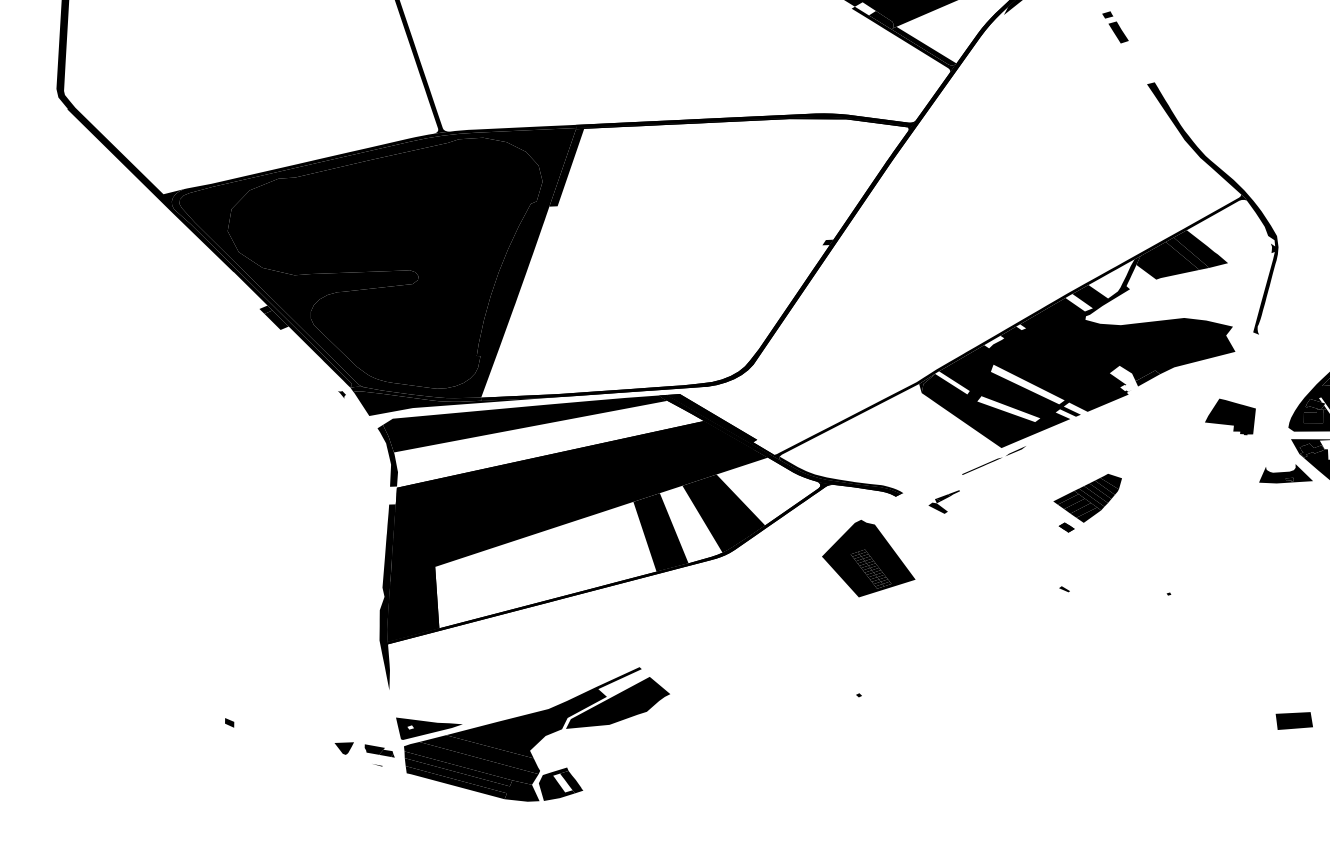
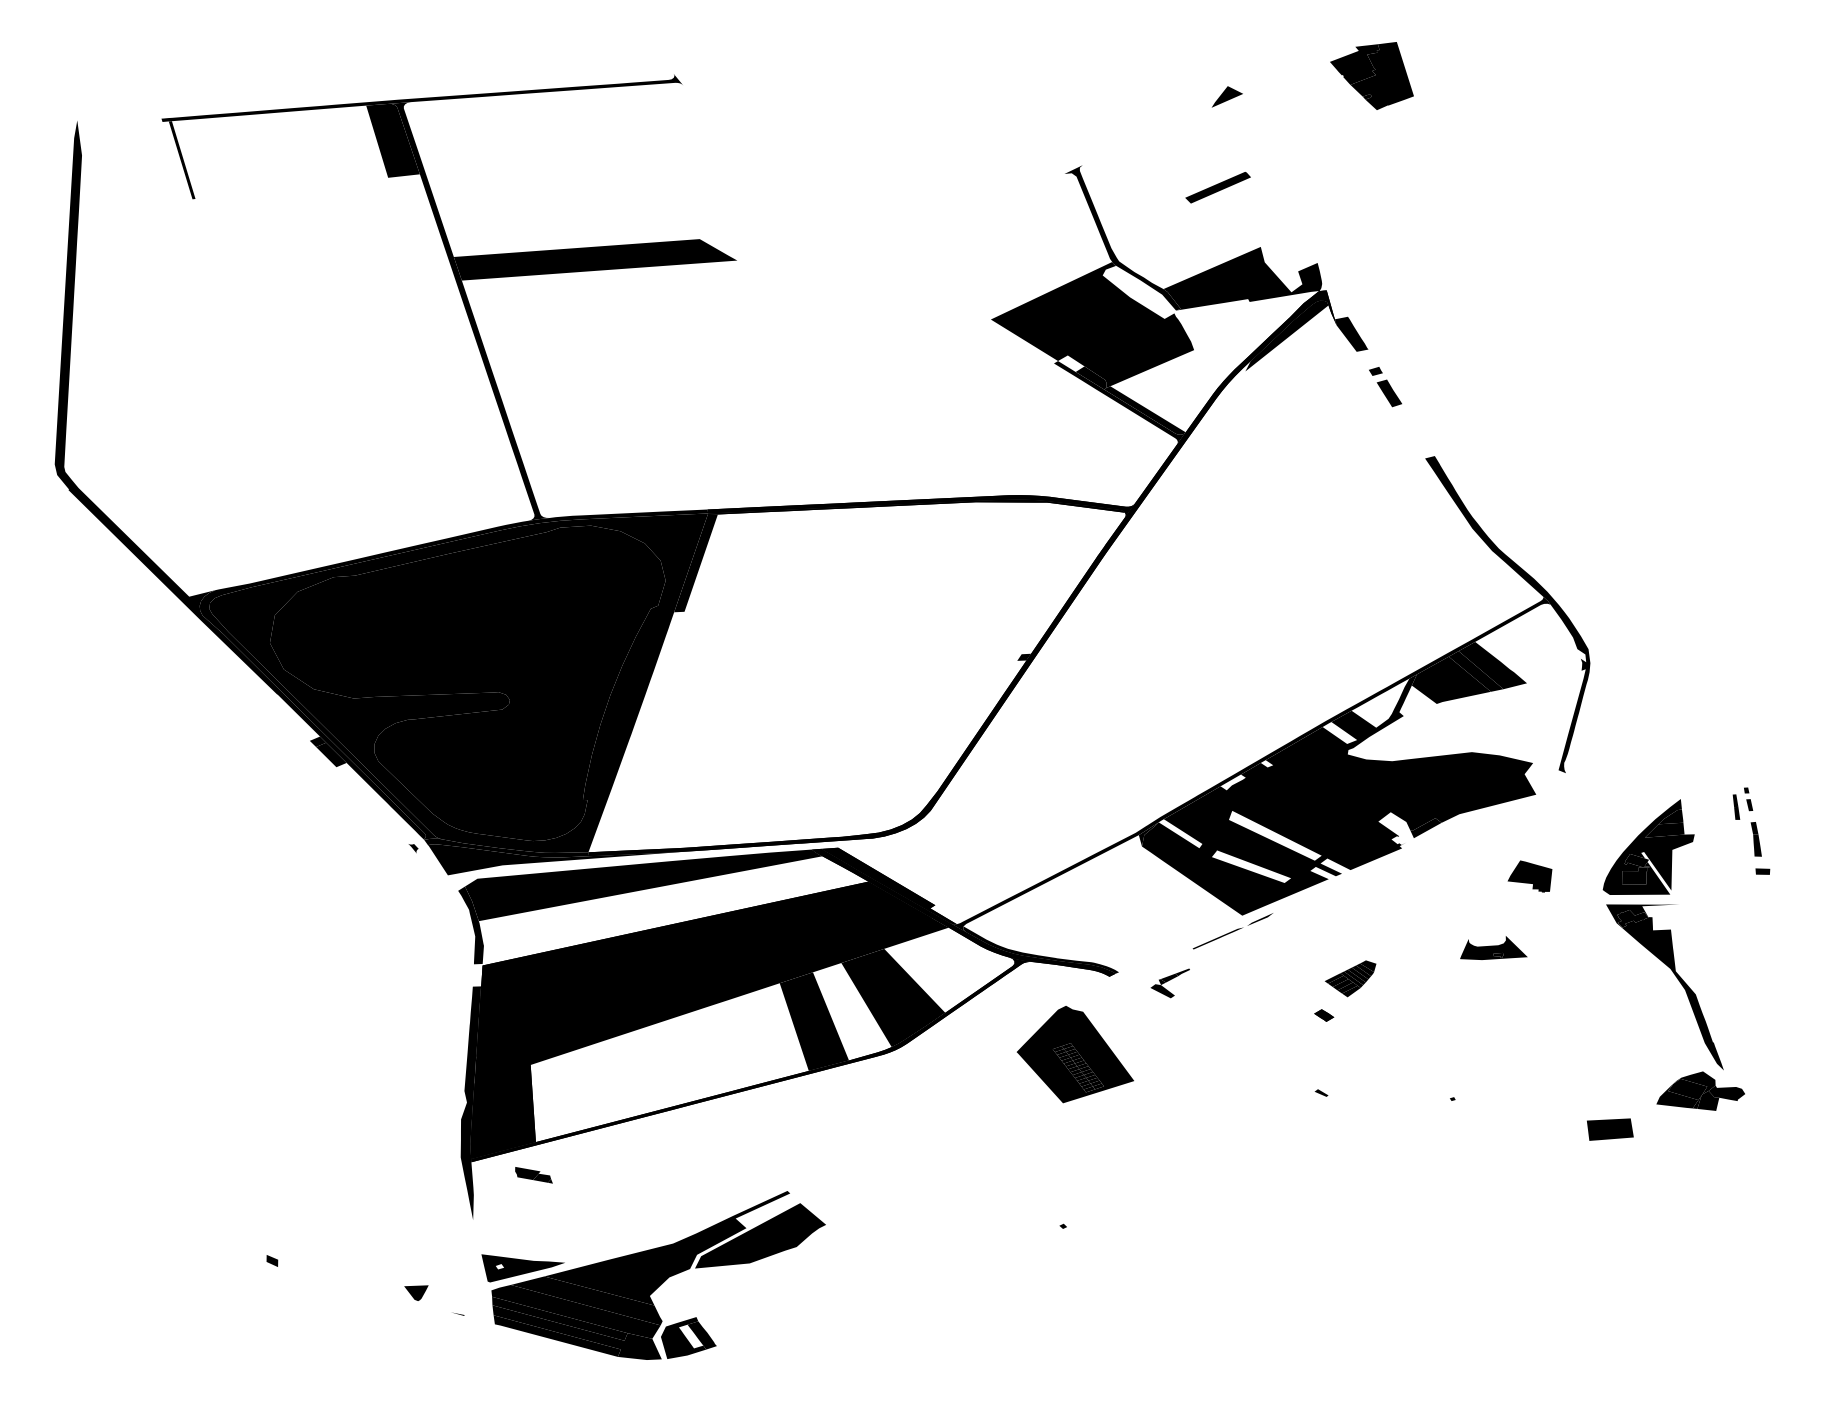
part: (1230, 416) -> (1529, 876), size x0.7
part: (1285, 473) -> (1493, 947), moved
part: (1087, 498) -> (1350, 978), size x0.6
part: (1294, 720) -> (1610, 1129), moved
part: (379, 751) -> (533, 1175), moved

